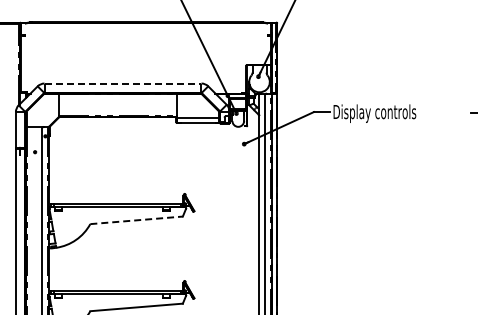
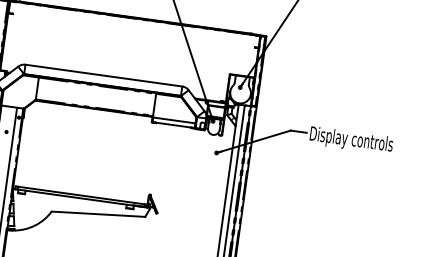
line: (123, 83) -> (104, 75), dashed -> solid
line: (137, 220) -> (99, 214), dashed -> solid

